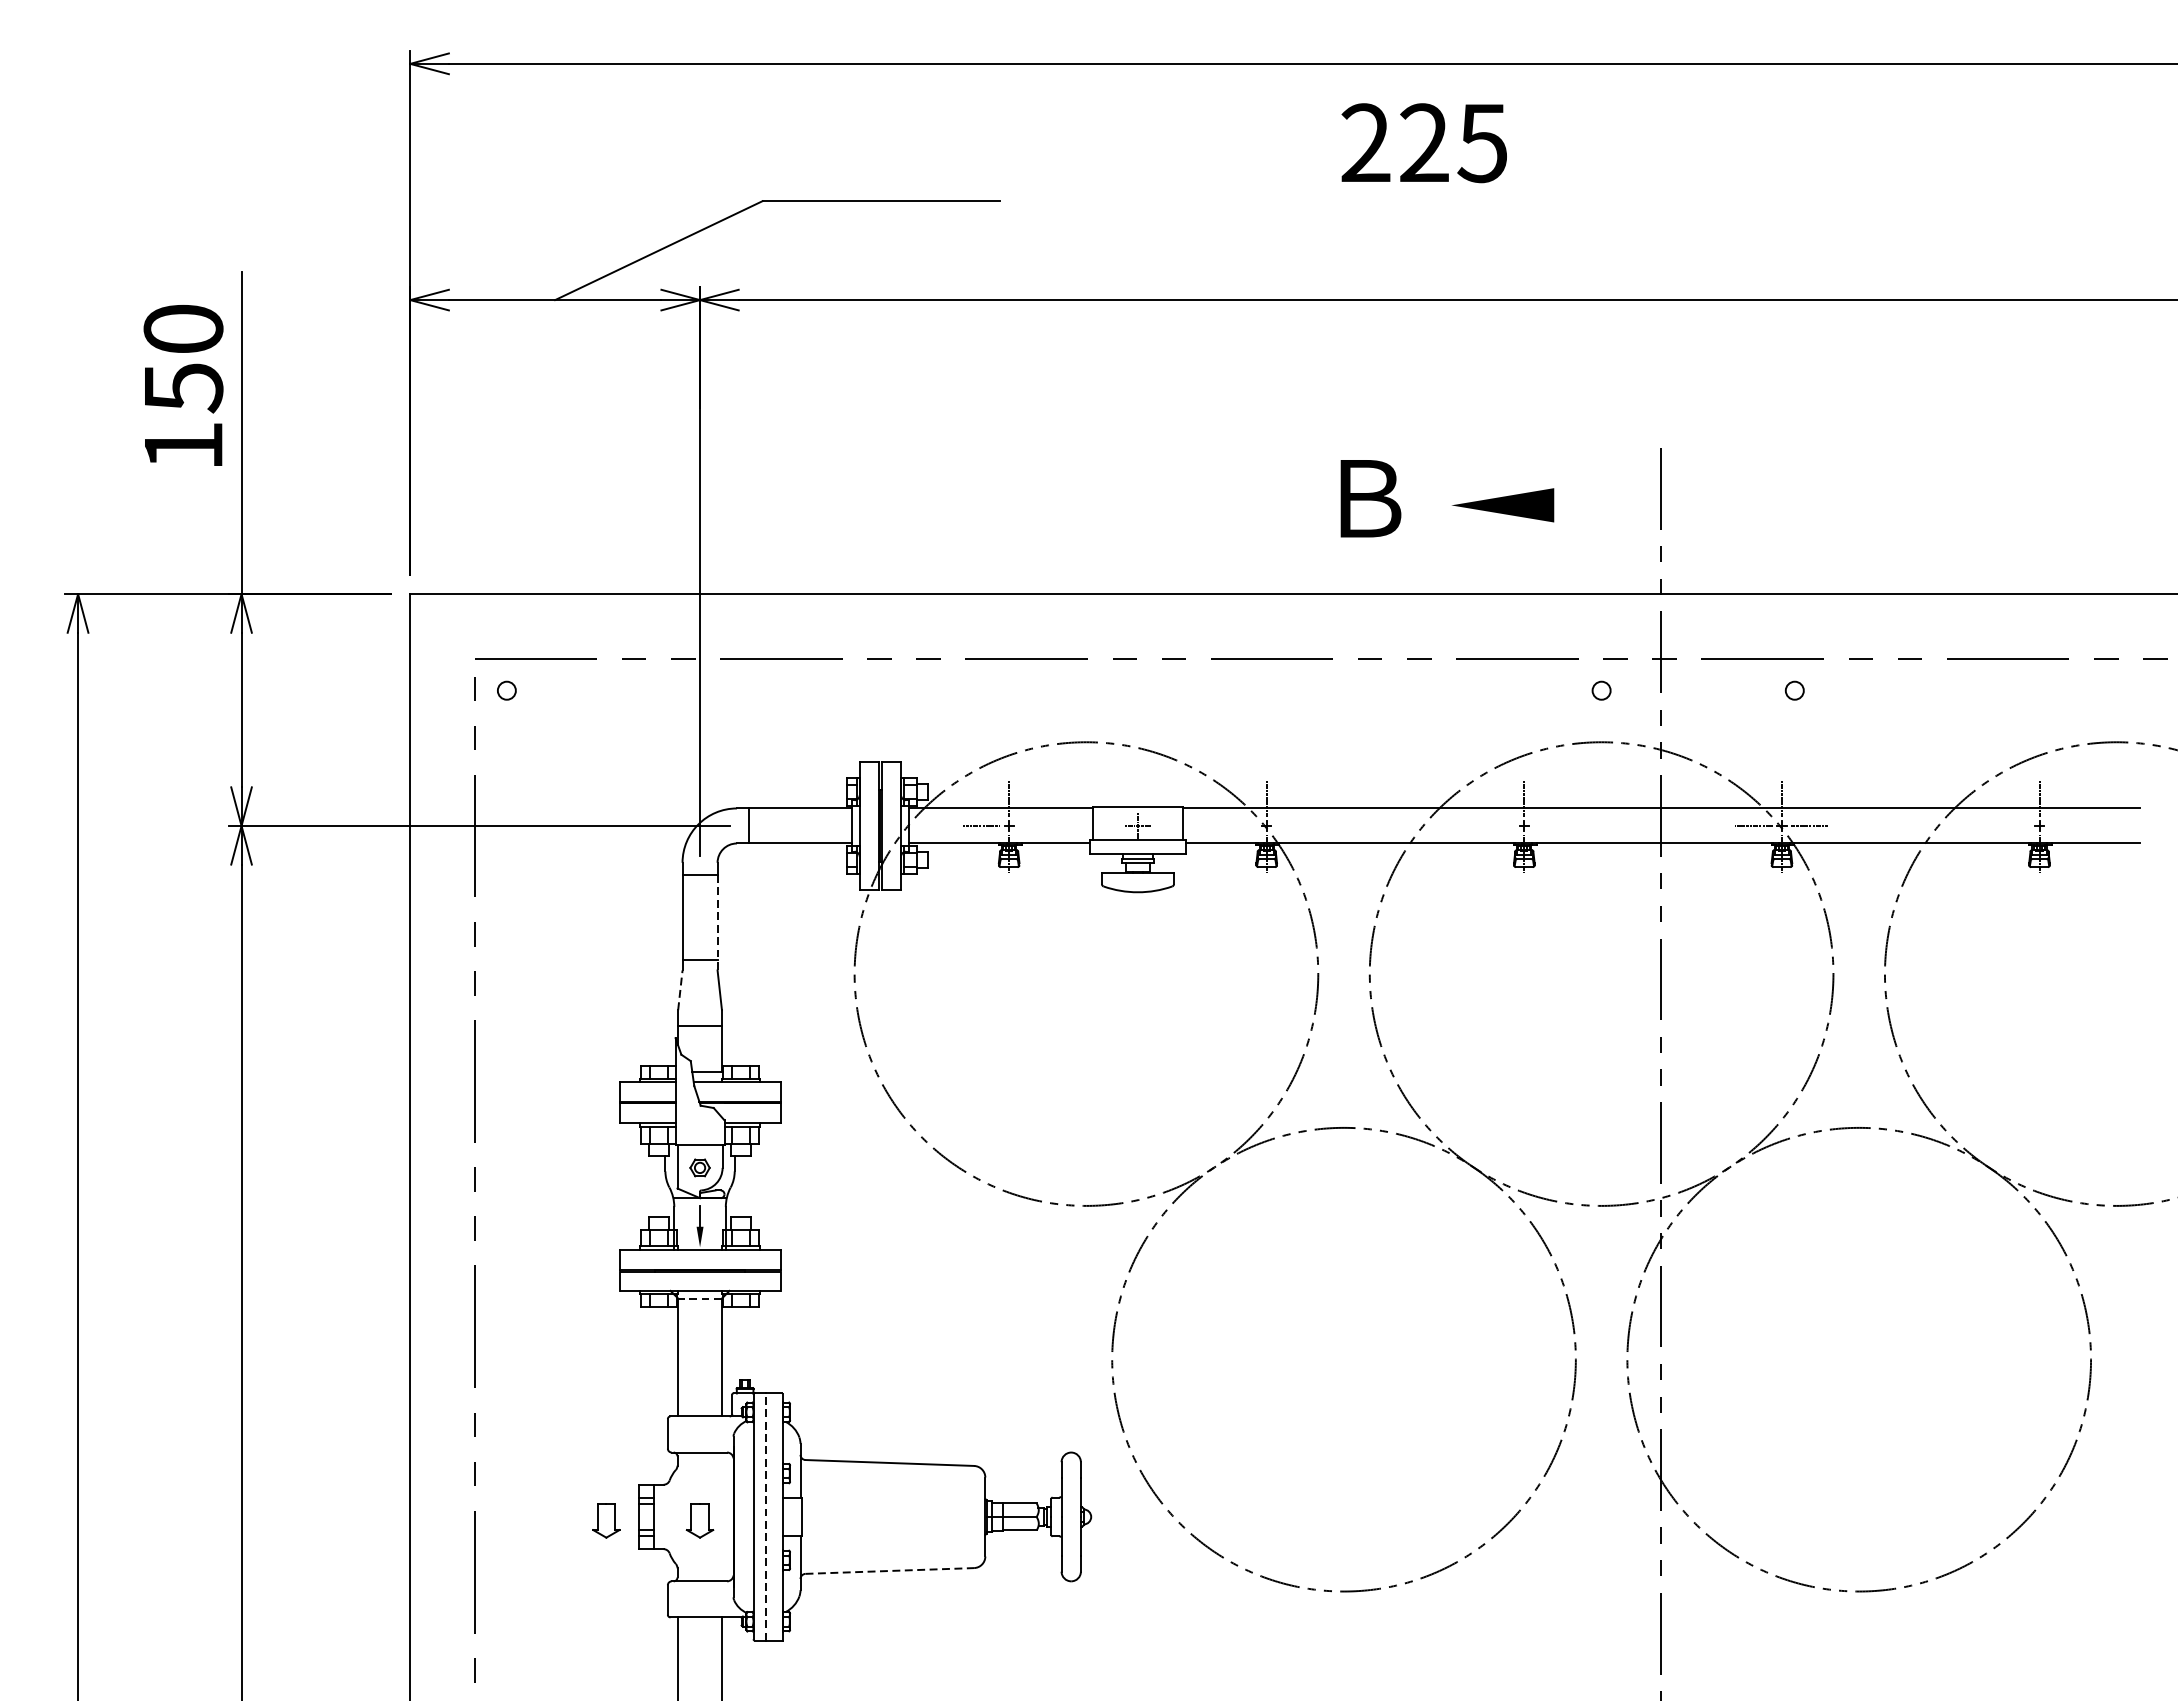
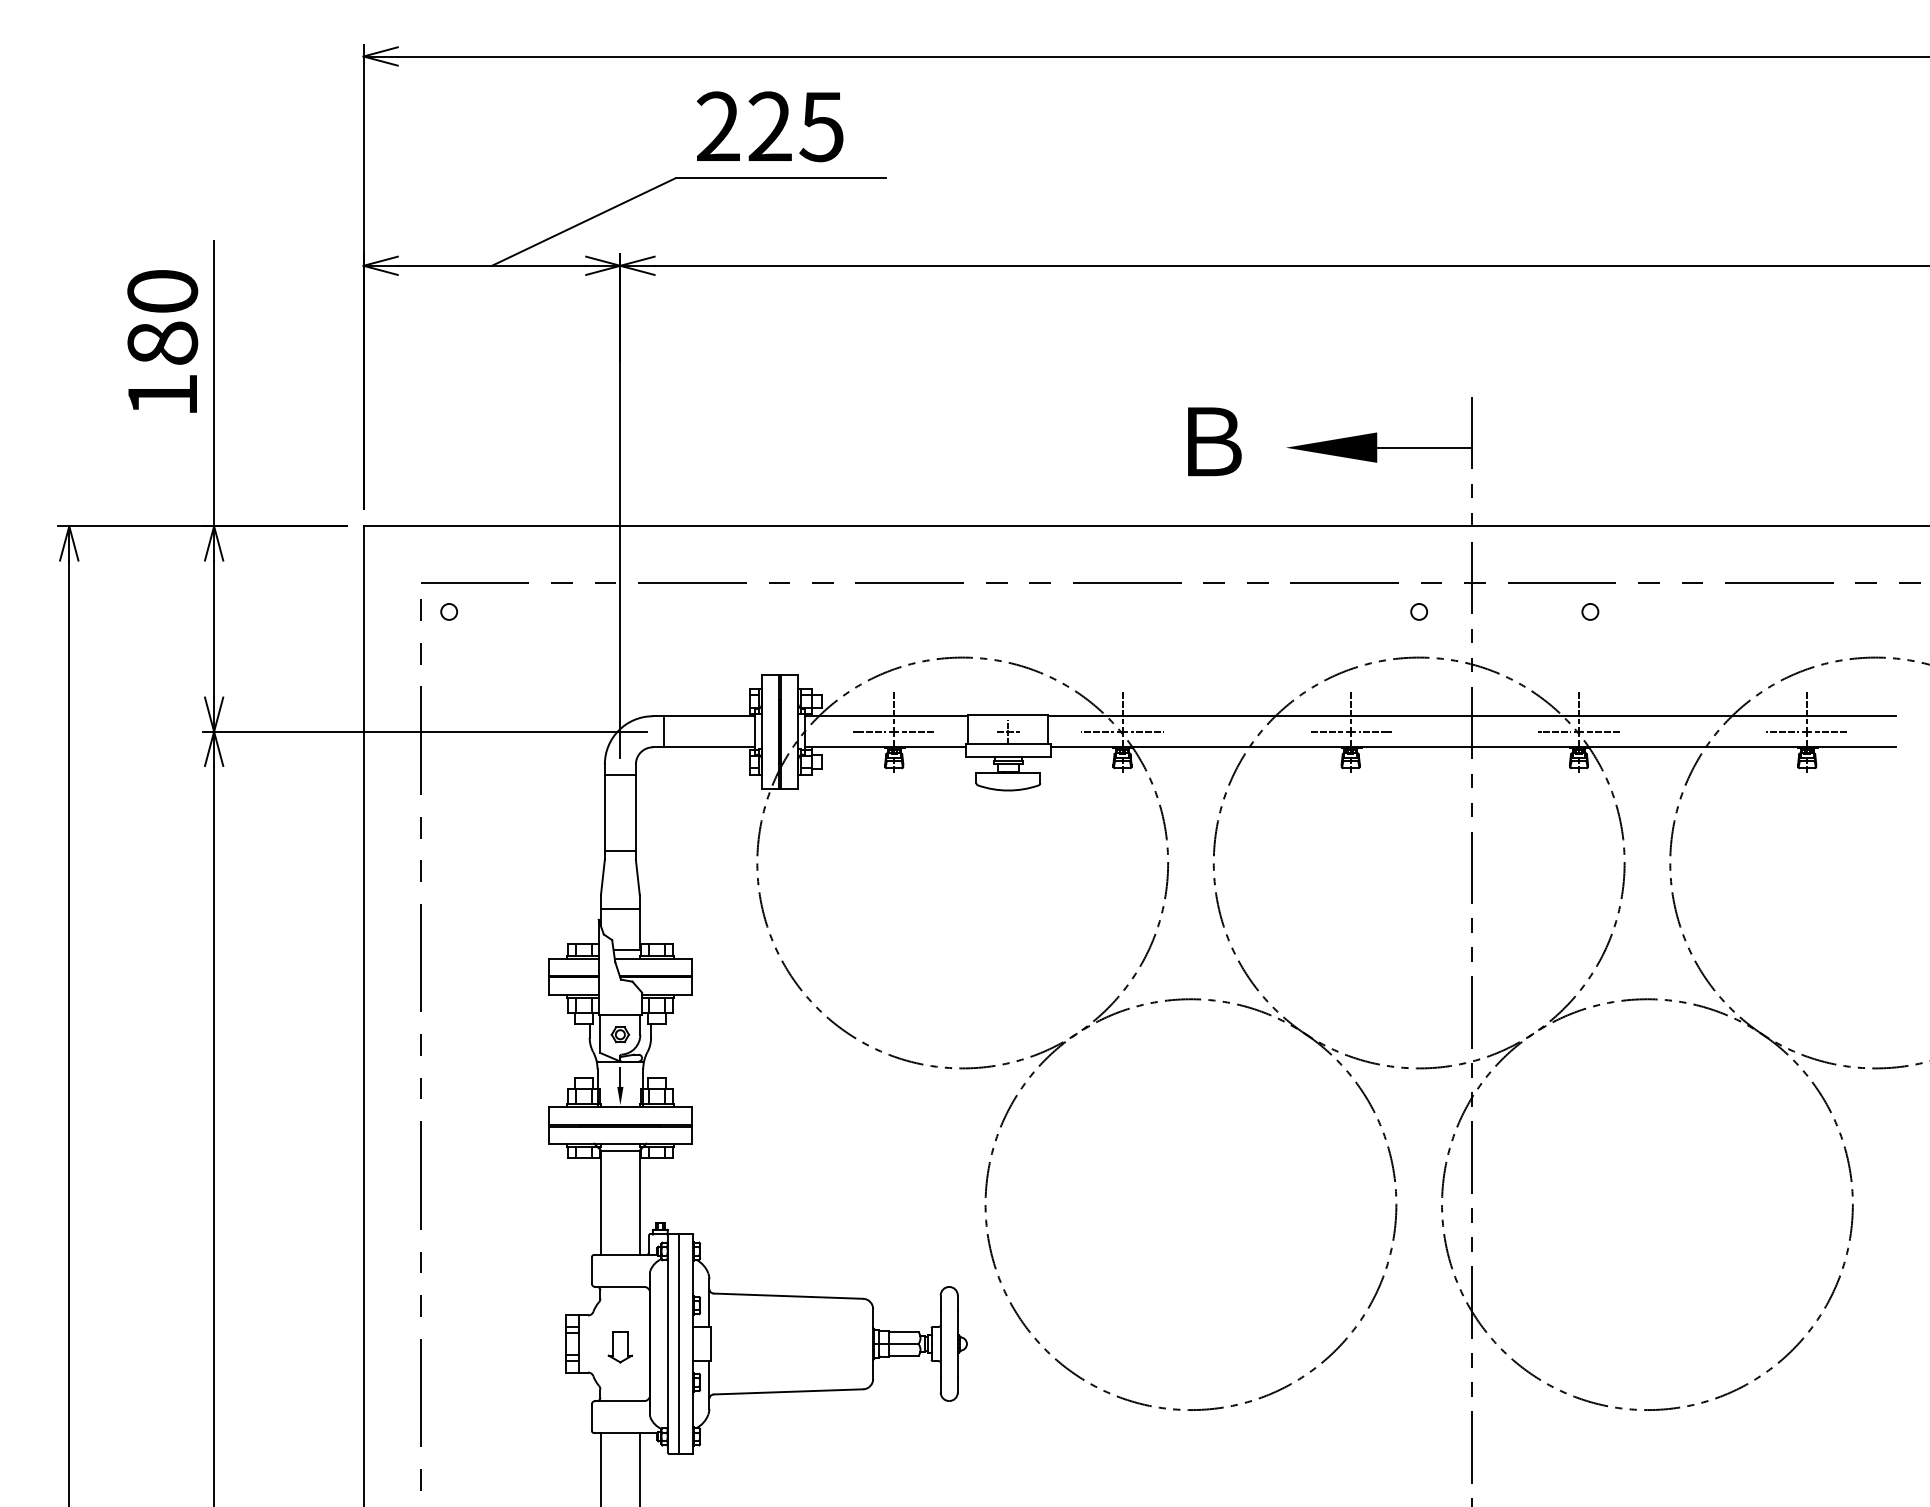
text: (1423, 142) -> (769, 126), moved
text: (183, 387) -> (162, 343), 150 -> 180
line: (1607, 505) -> (1424, 447), added
line: (1036, 825) -> (918, 731), added
line: (1238, 825) -> (1097, 731), added
line: (1293, 825) -> (1146, 731), added
line: (1495, 825) -> (1325, 731), added
line: (1552, 825) -> (1375, 731), added
line: (2011, 825) -> (1782, 731), added
line: (2066, 825) -> (1831, 731), added
line: (717, 923) -> (635, 818), dashed -> solid
line: (679, 990) -> (602, 877), dashed -> solid
line: (699, 1298) -> (619, 1150), dashed -> solid
line: (766, 1517) -> (679, 1344), dashed -> solid
part: (605, 1520) -> (536, 1347), removed
line: (889, 1570) -> (788, 1391), dashed -> solid

